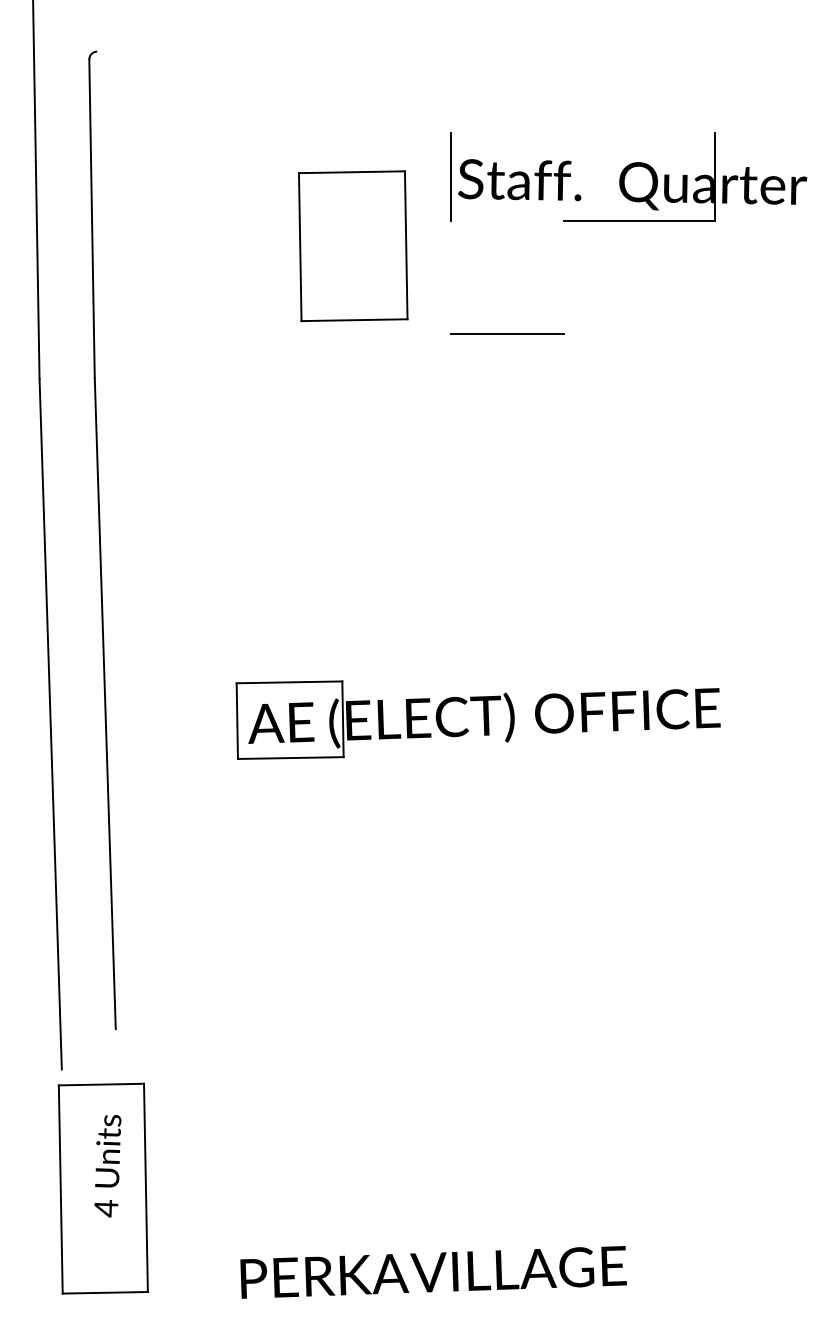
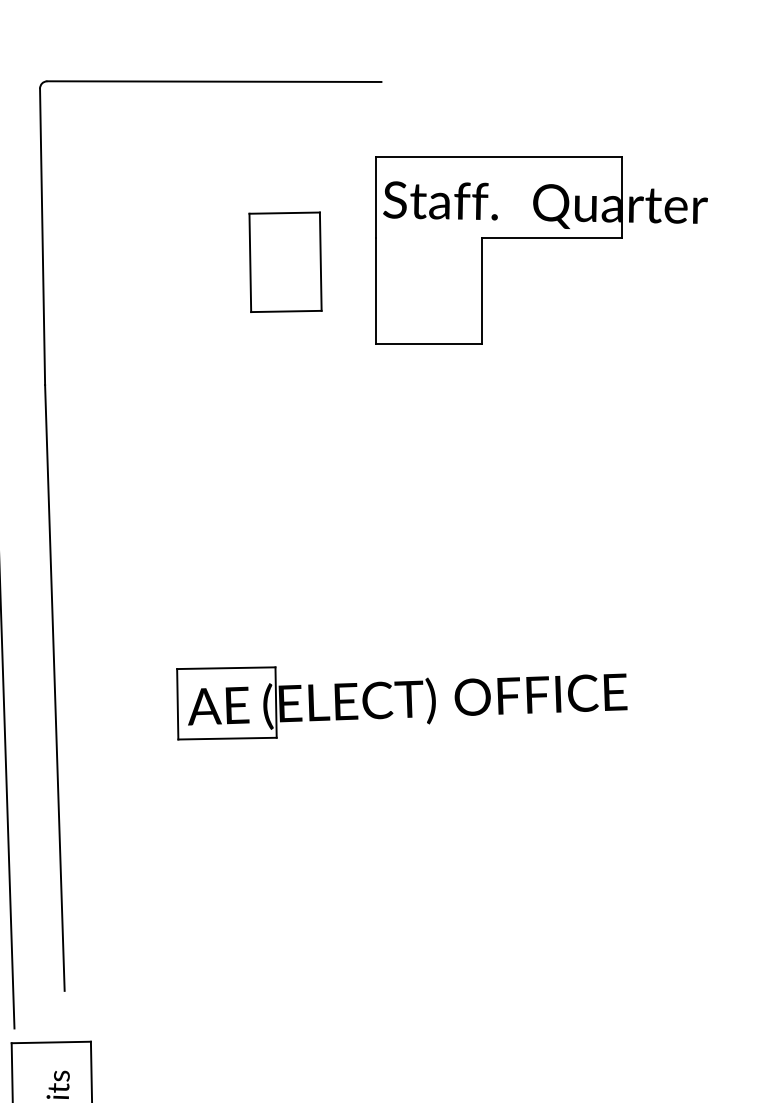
line: (276, 51) -> (214, 81), added
line: (582, 133) -> (498, 157), added
part: (352, 245) -> (284, 261), size x0.71
line: (450, 277) -> (376, 291), added
line: (563, 277) -> (481, 291), added

